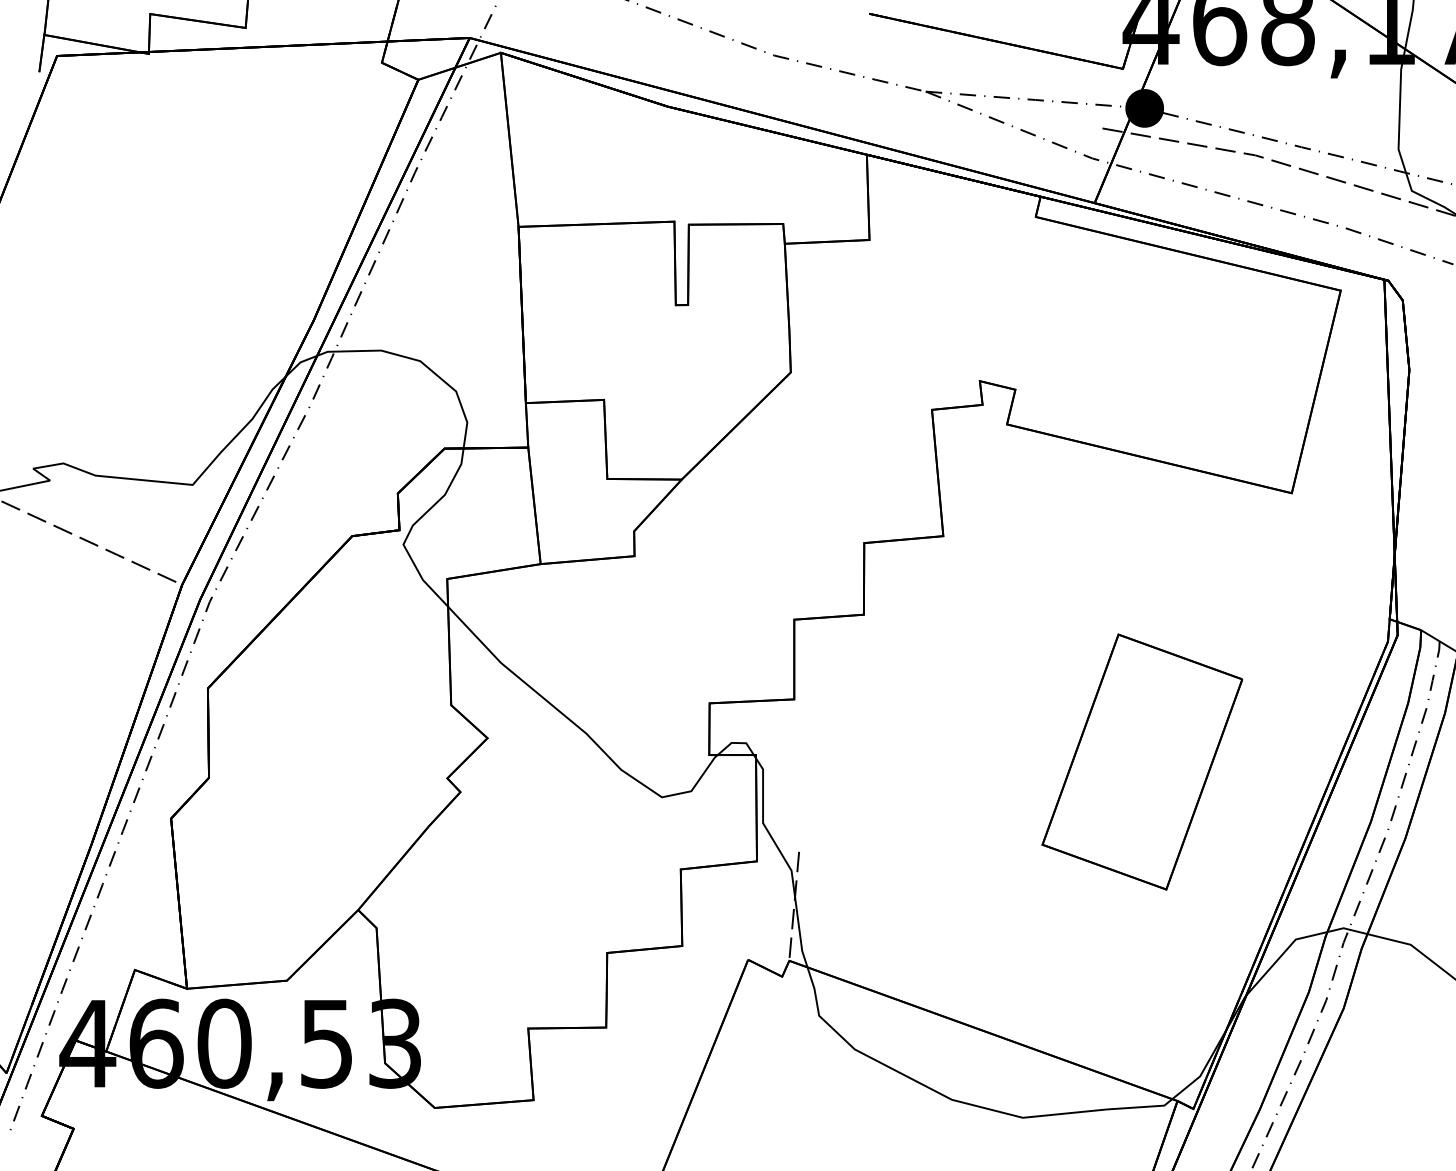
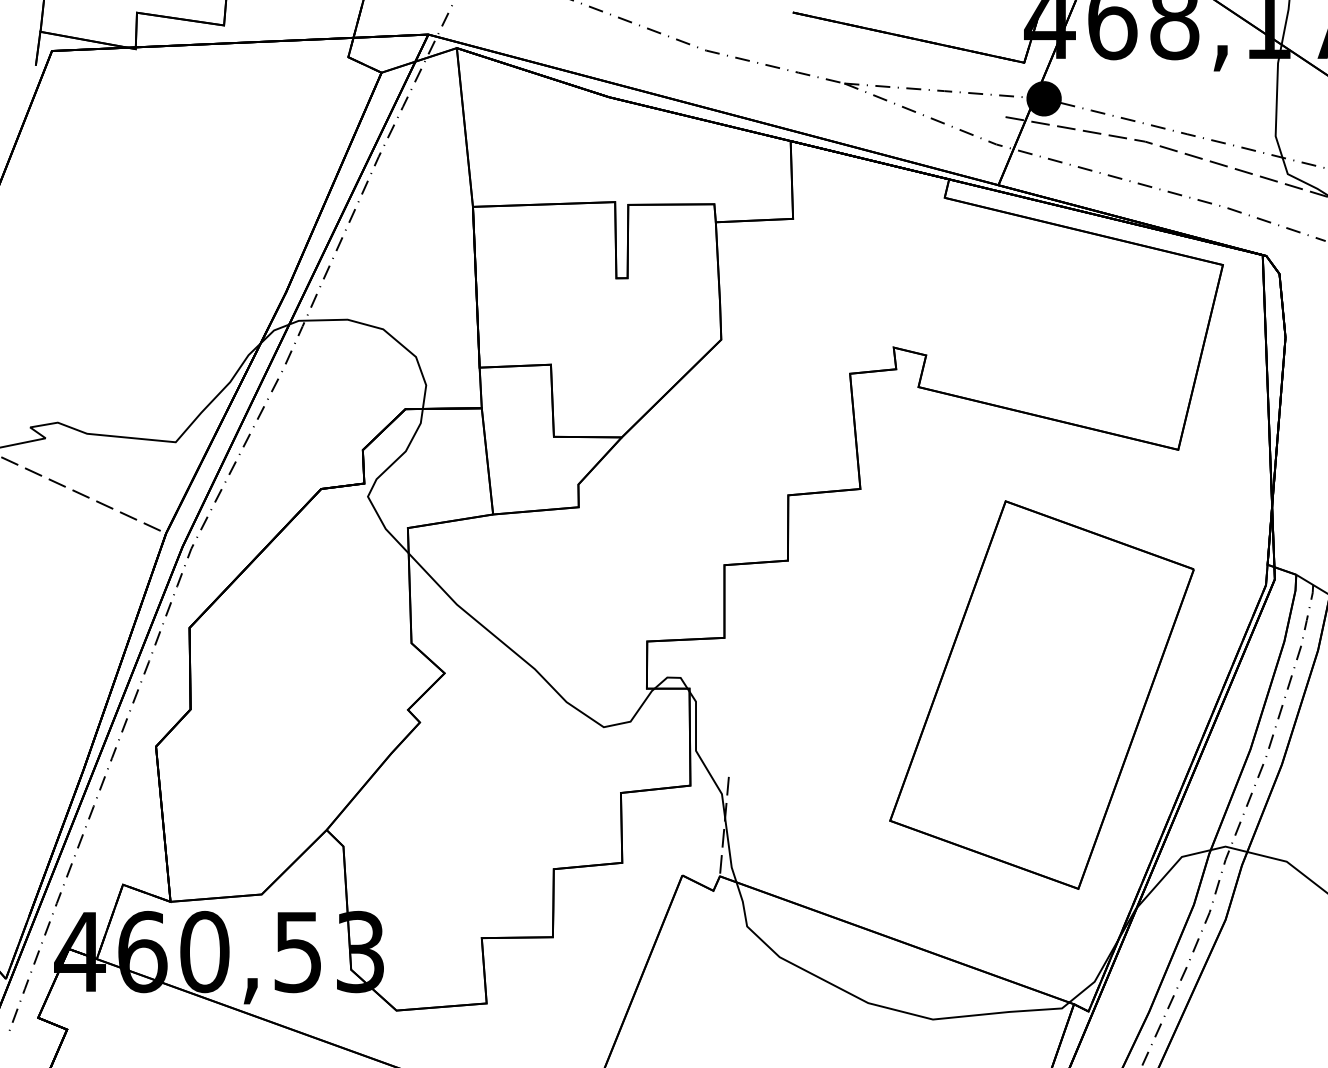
part: (1141, 761) -> (1041, 694), size x1.67

